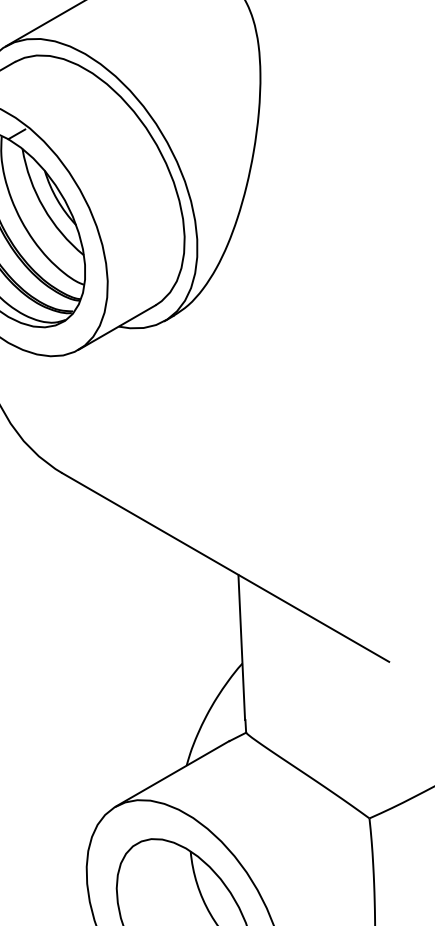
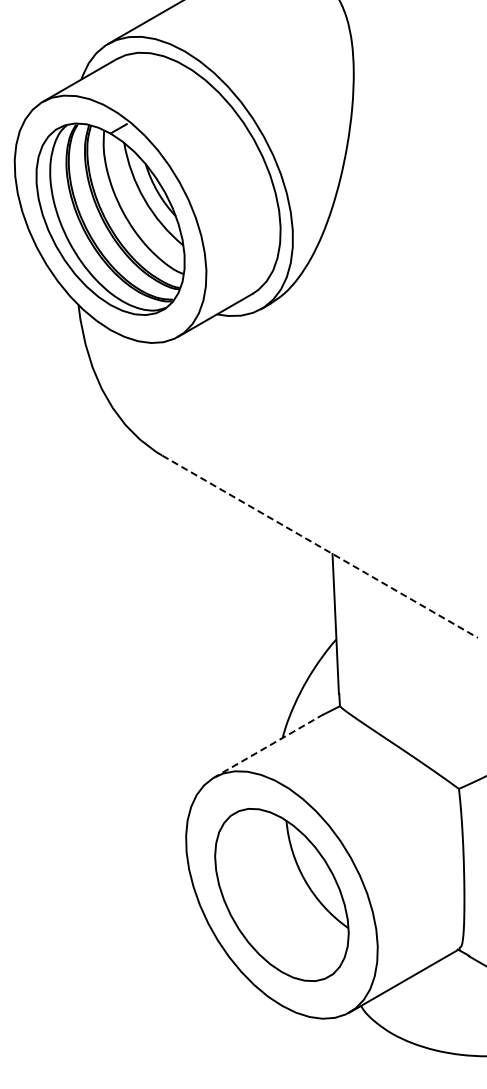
line: (225, 568) -> (320, 547), solid -> dashed
line: (172, 774) -> (268, 746), solid -> dashed

